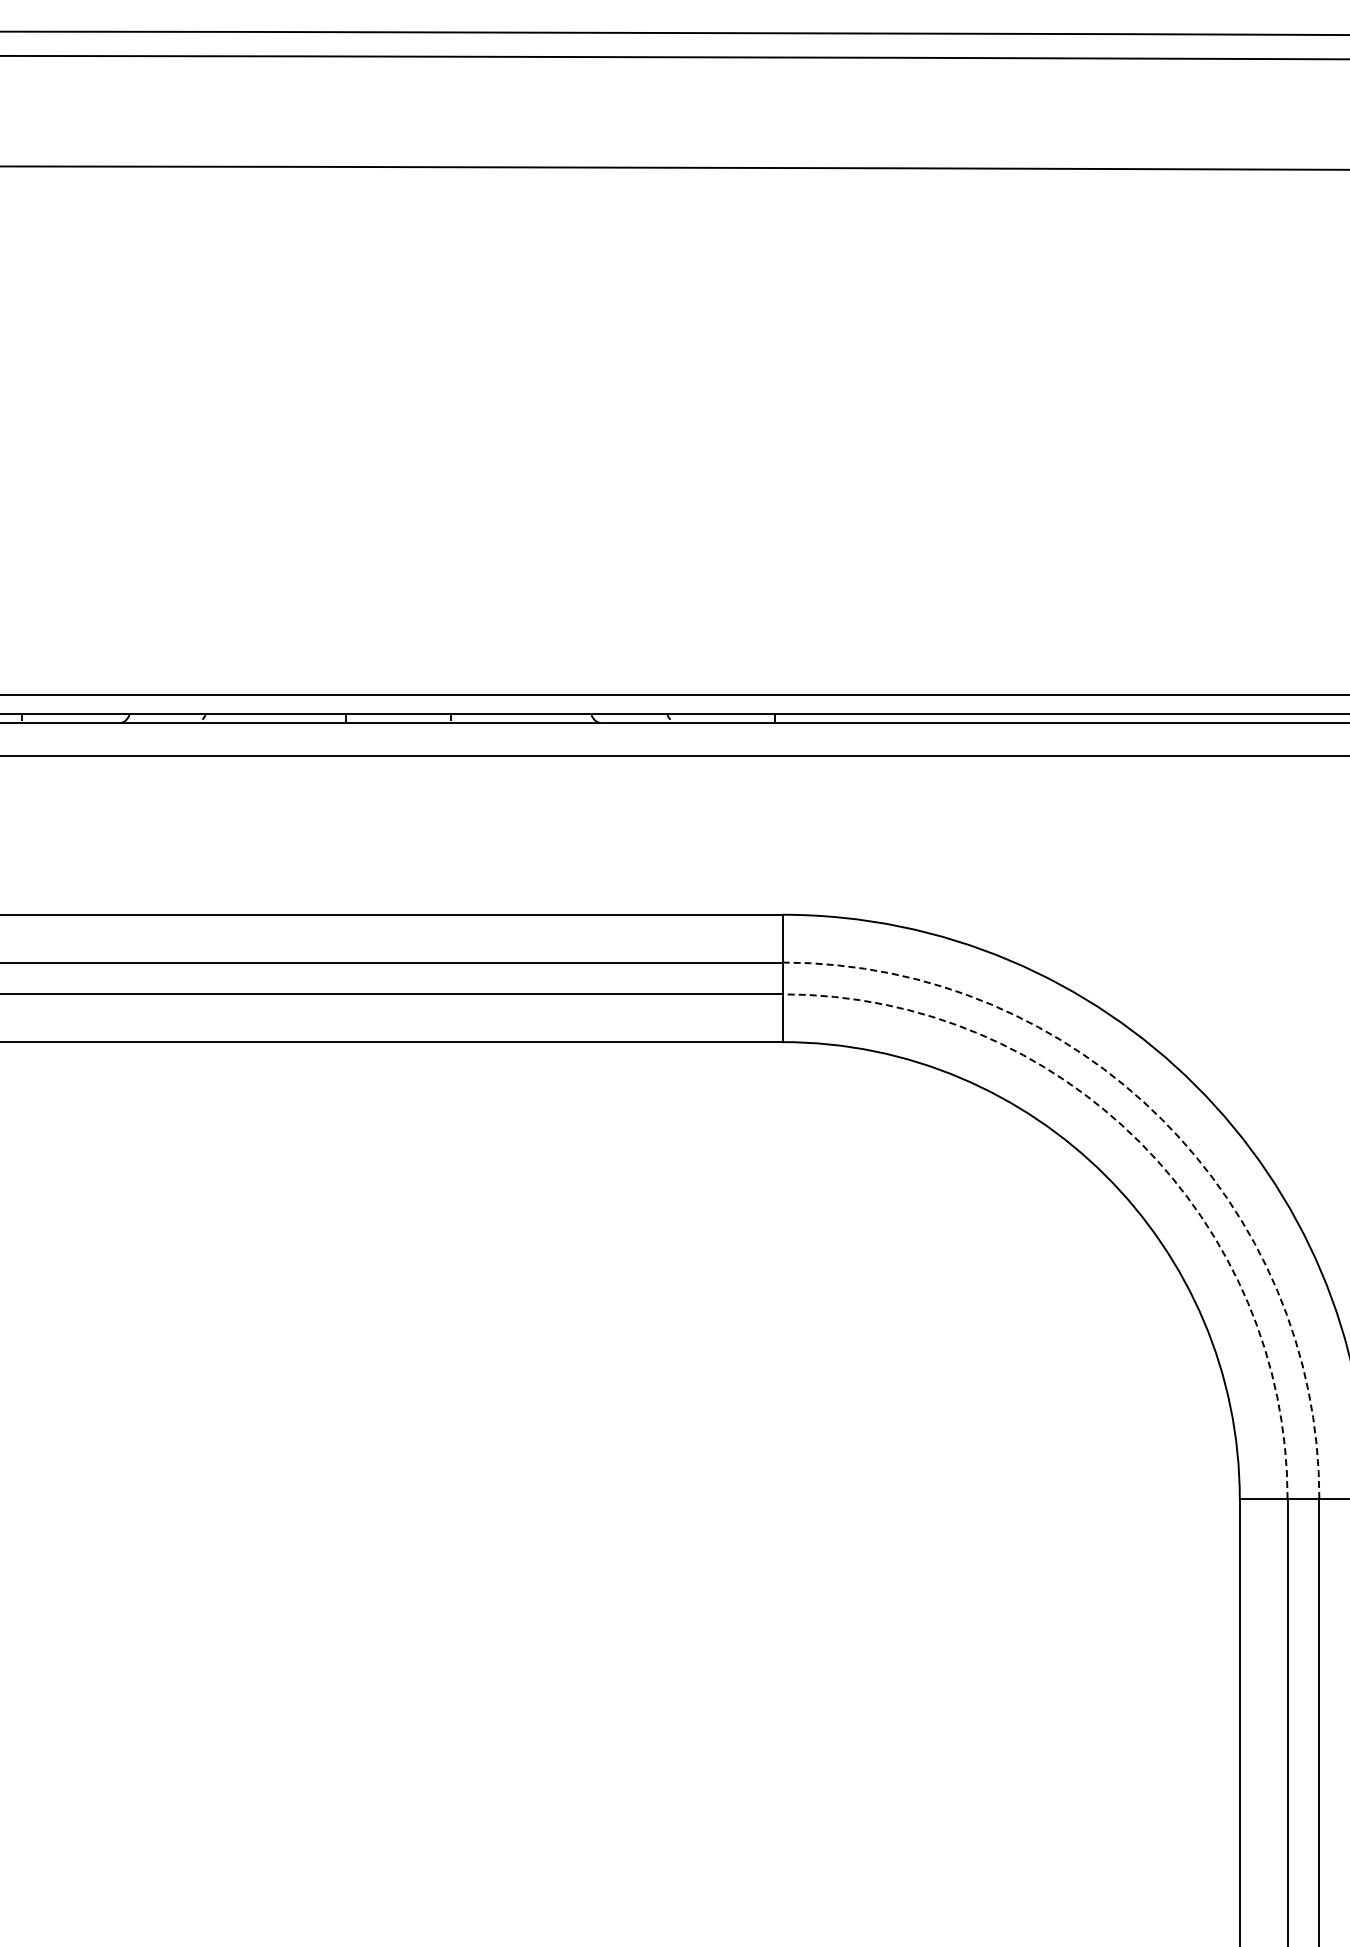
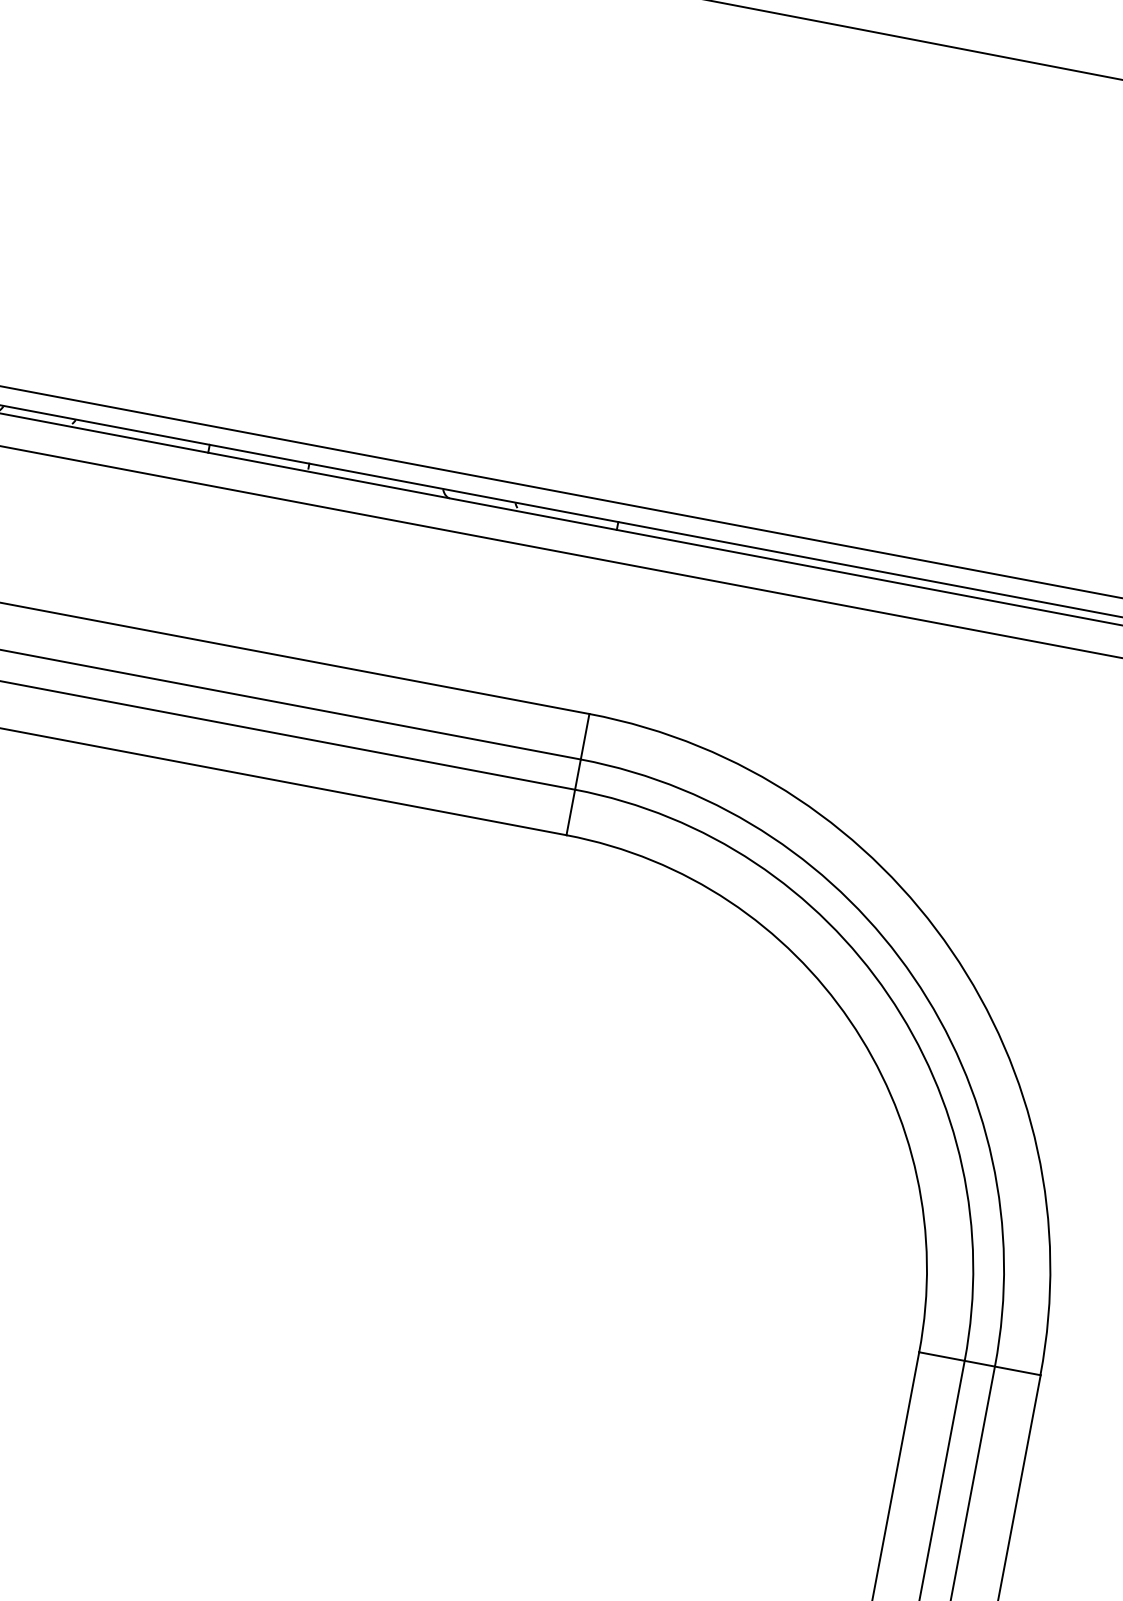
arc: (1162, 1119) -> (913, 977), dashed -> solid
arc: (1139, 1142) -> (887, 994), dashed -> solid

